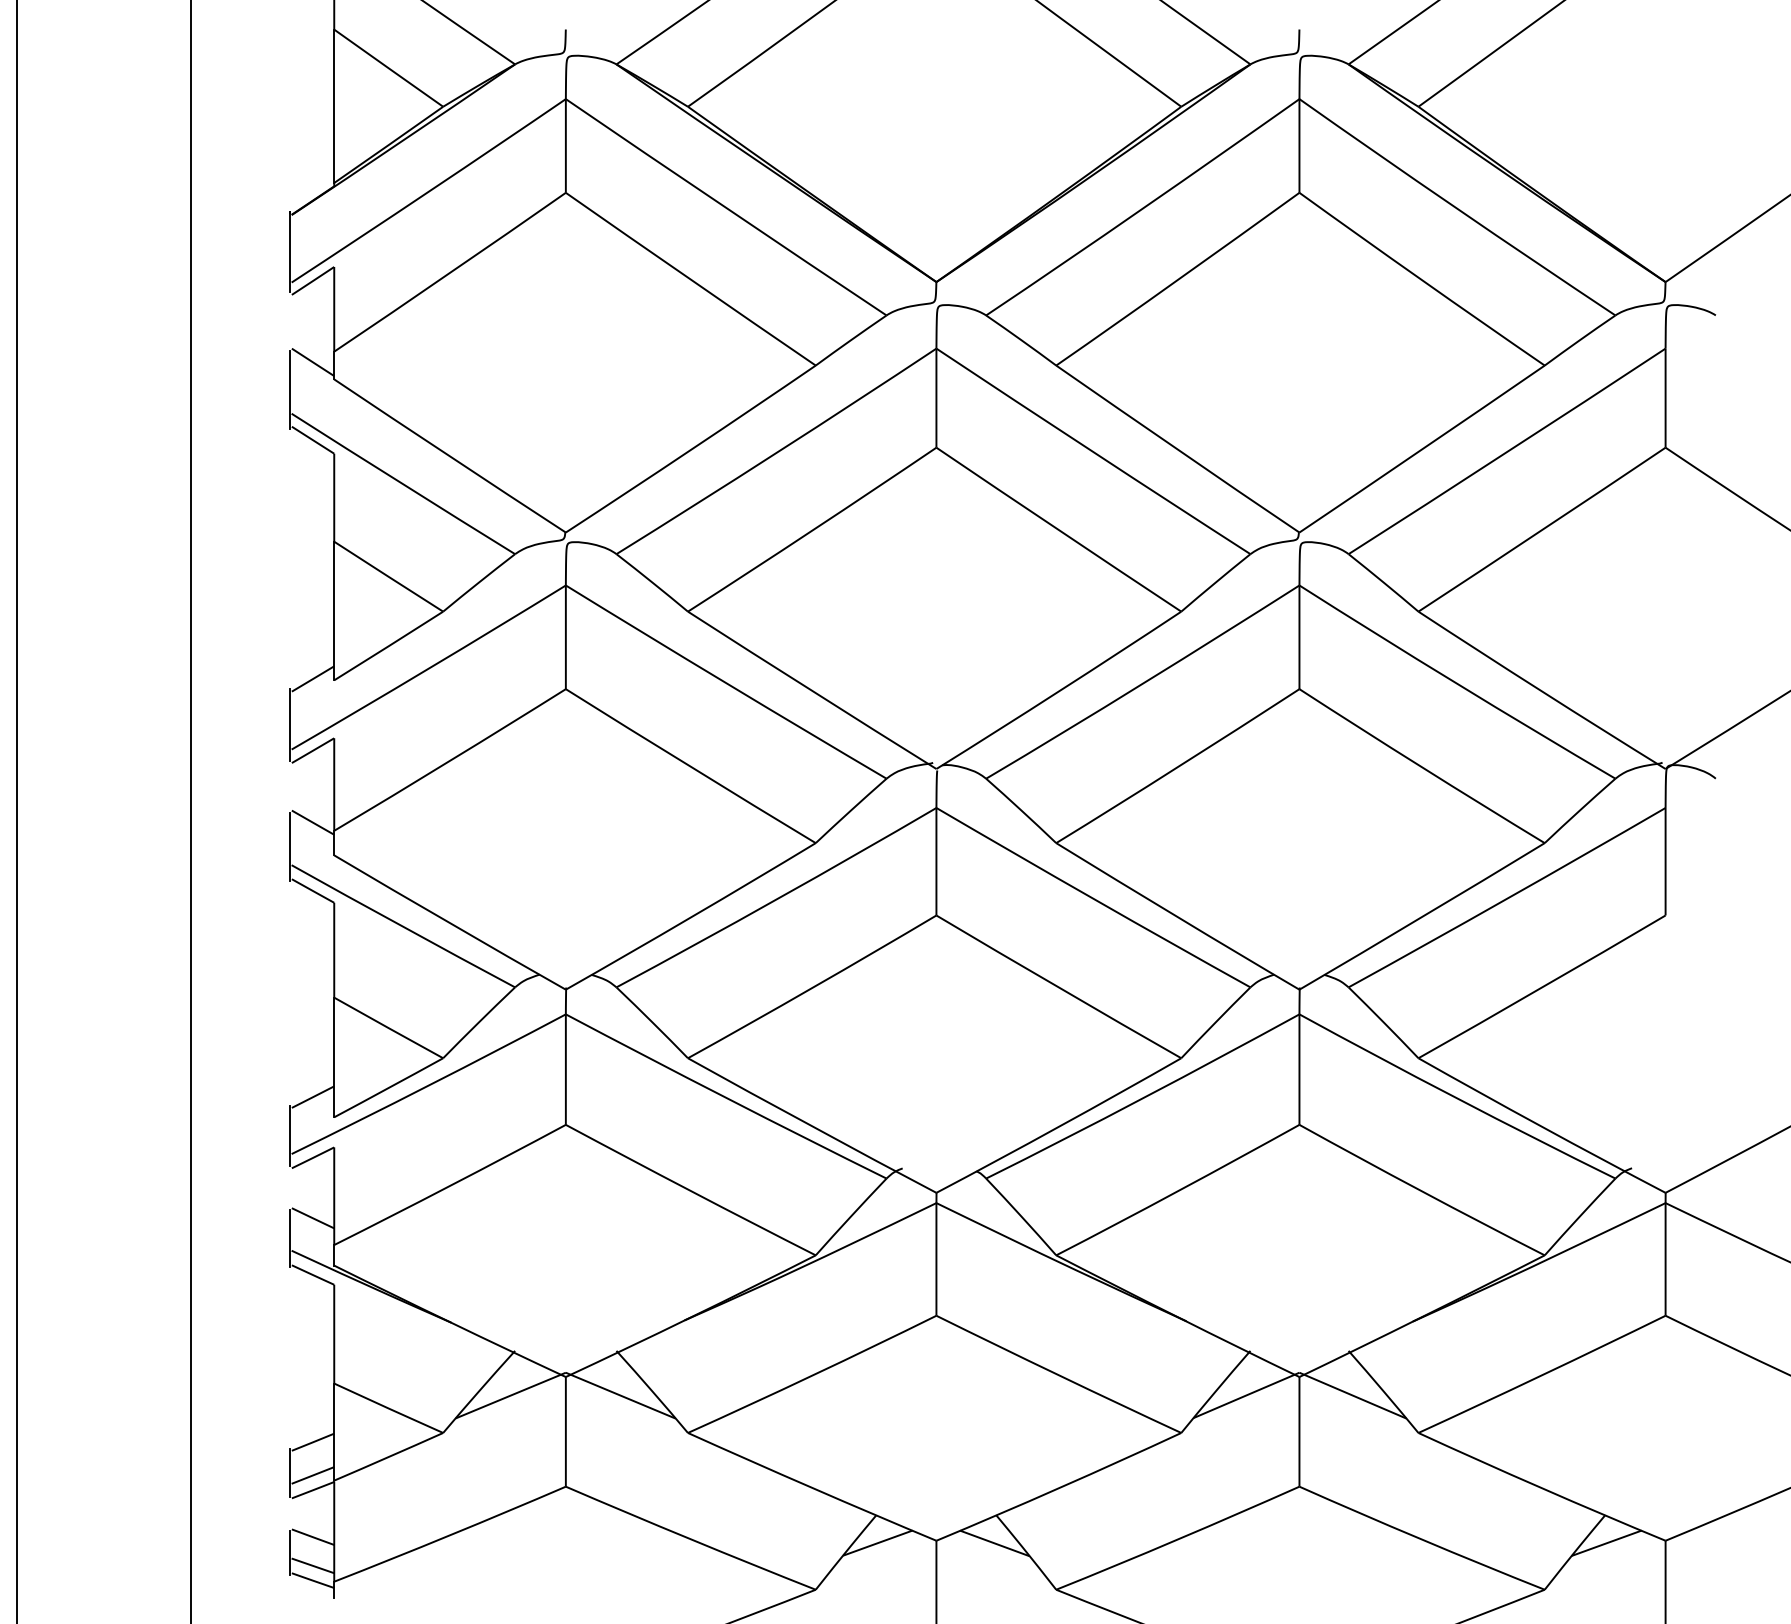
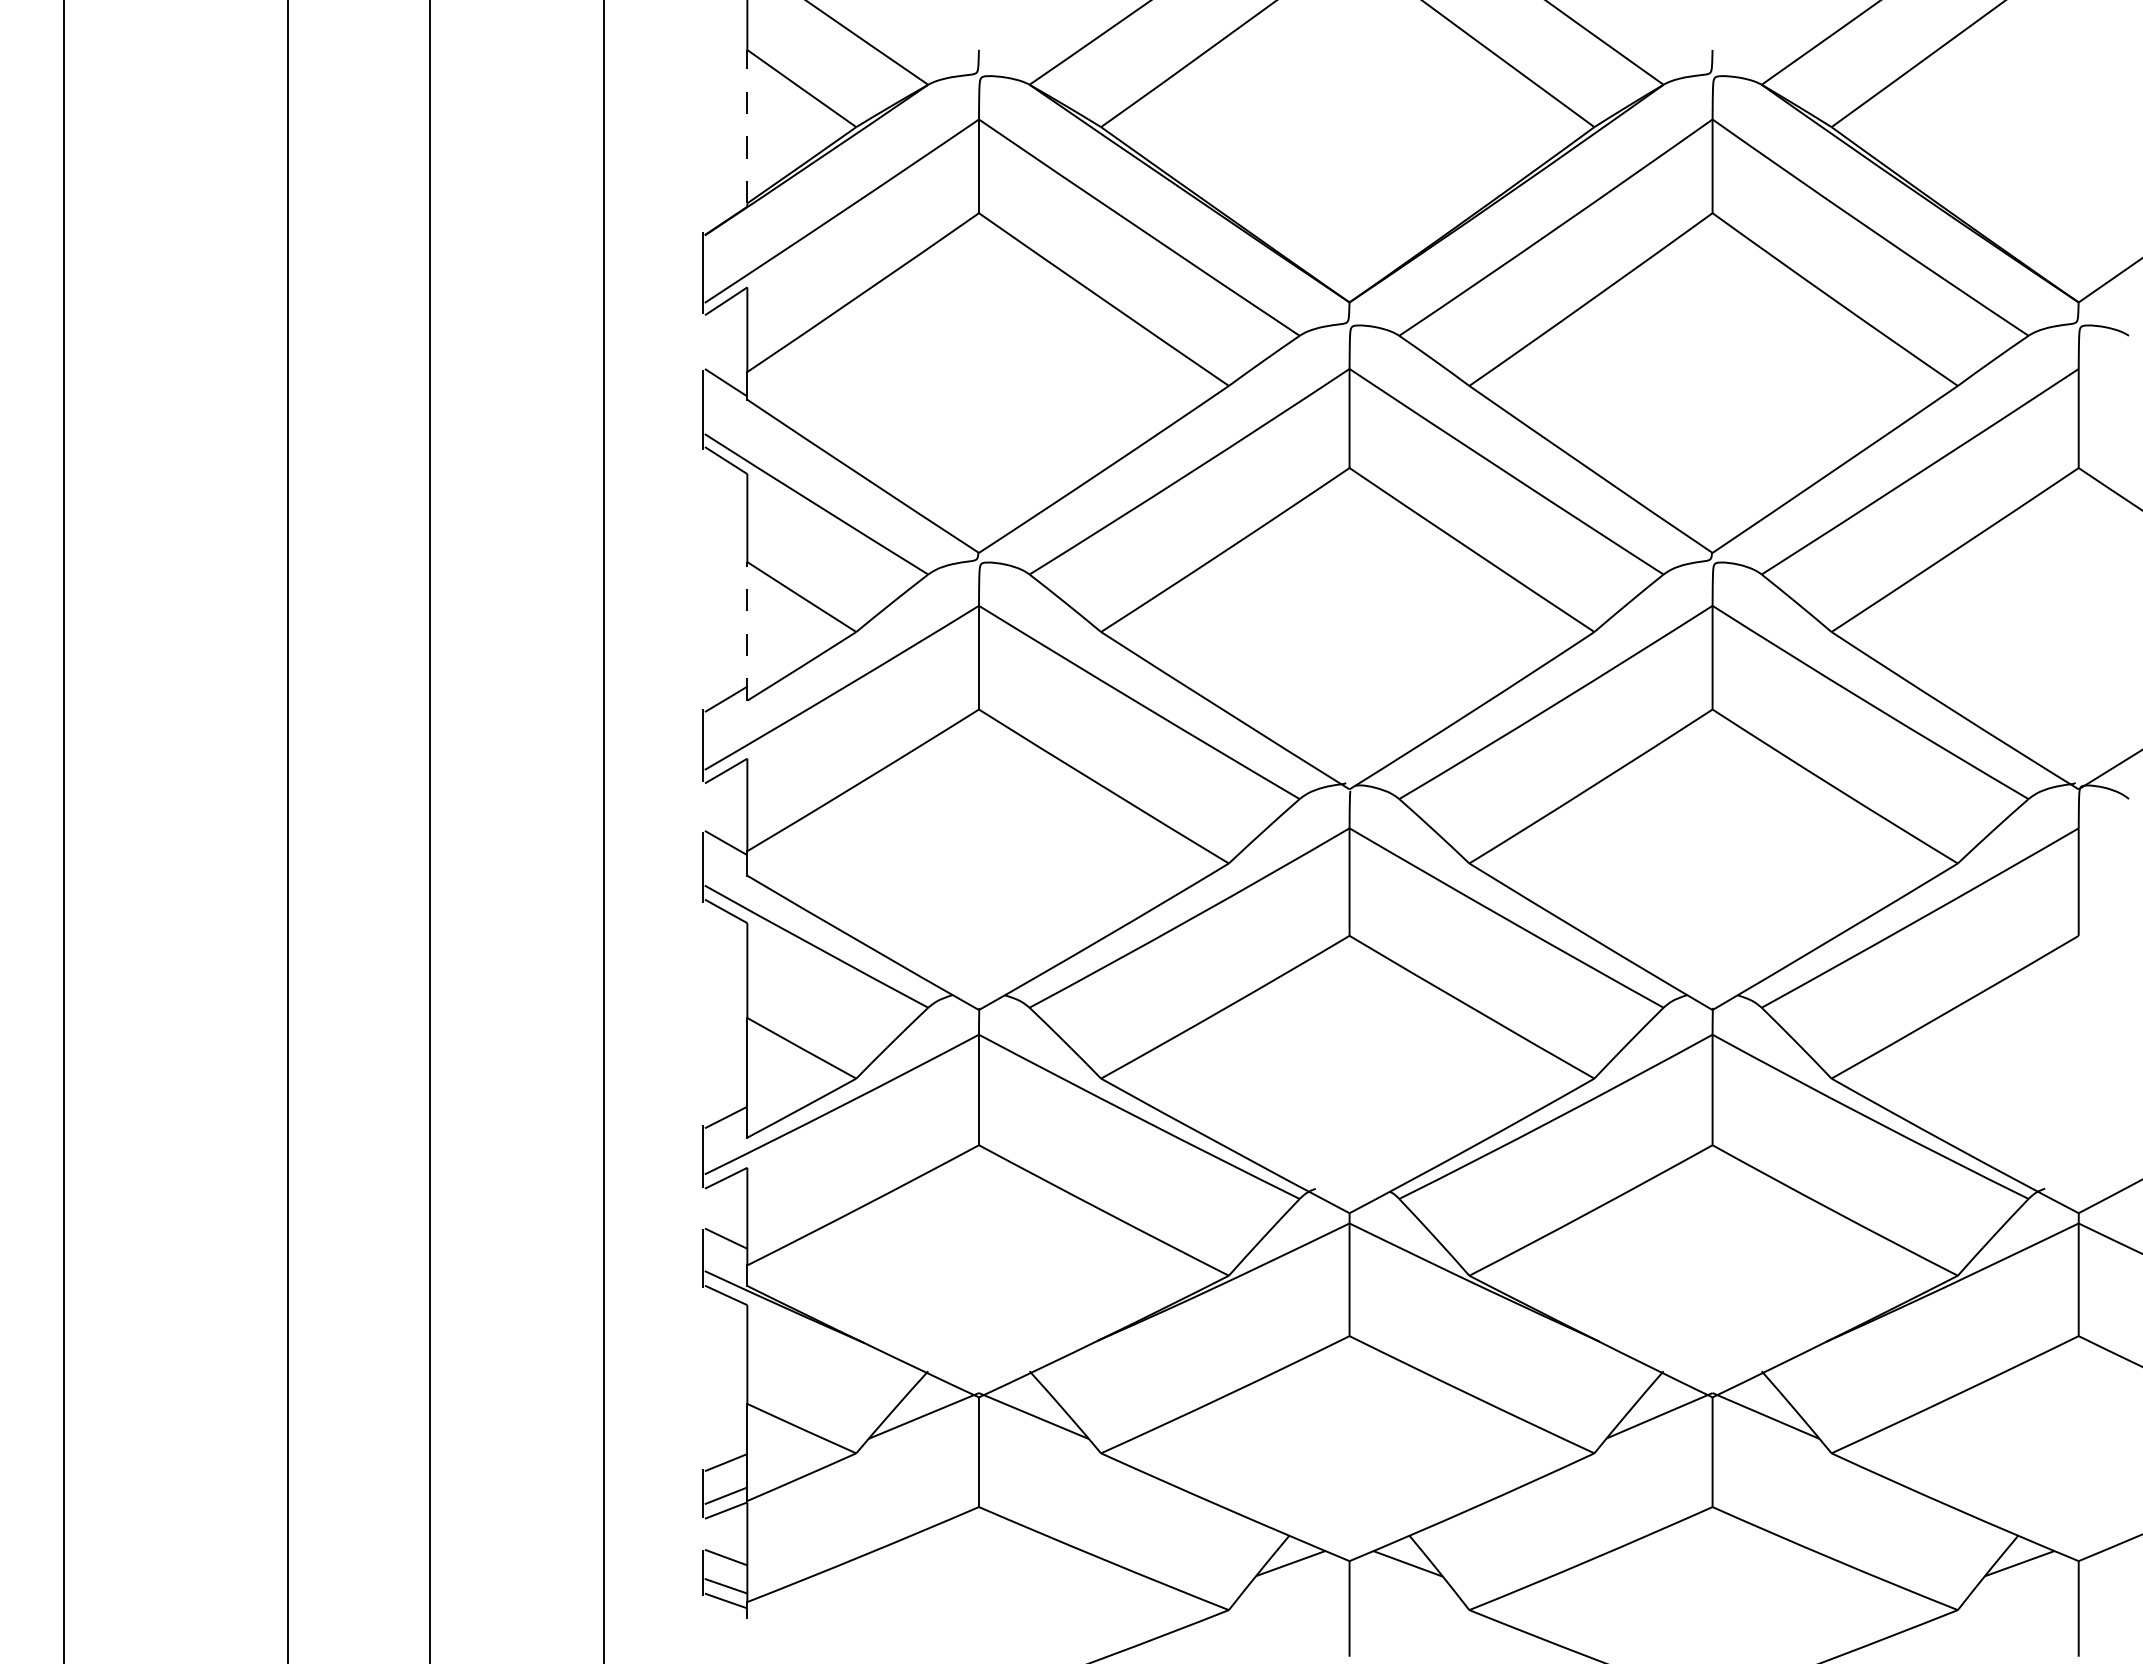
line: (334, 106) -> (747, 126), solid -> dashed
line: (334, 610) -> (747, 630), solid -> dashed

